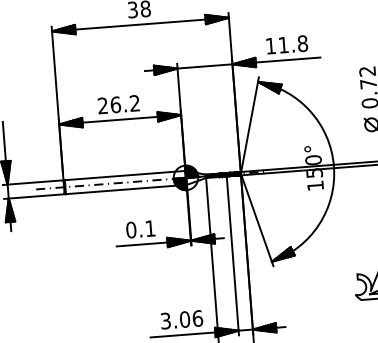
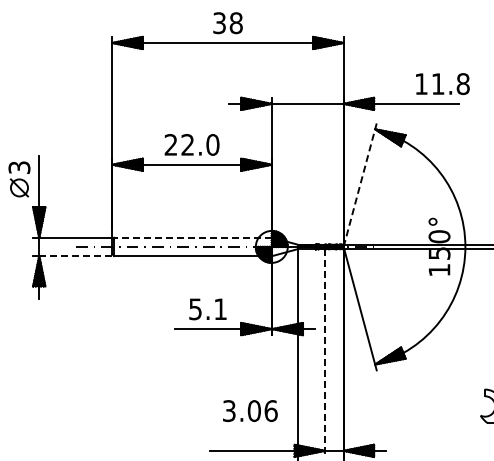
text: (287, 45) -> (442, 84), moved
text: (125, 103) -> (200, 144), 26.2 -> 22.0
line: (250, 125) -> (360, 185), solid -> dashed
line: (124, 175) -> (192, 237), solid -> dashed
line: (36, 196) -> (75, 256), solid -> dashed
text: (131, 230) -> (195, 309), 0.1 -> 5.1
line: (233, 256) -> (325, 353), solid -> dashed
text: (182, 319) -> (250, 410), moved

